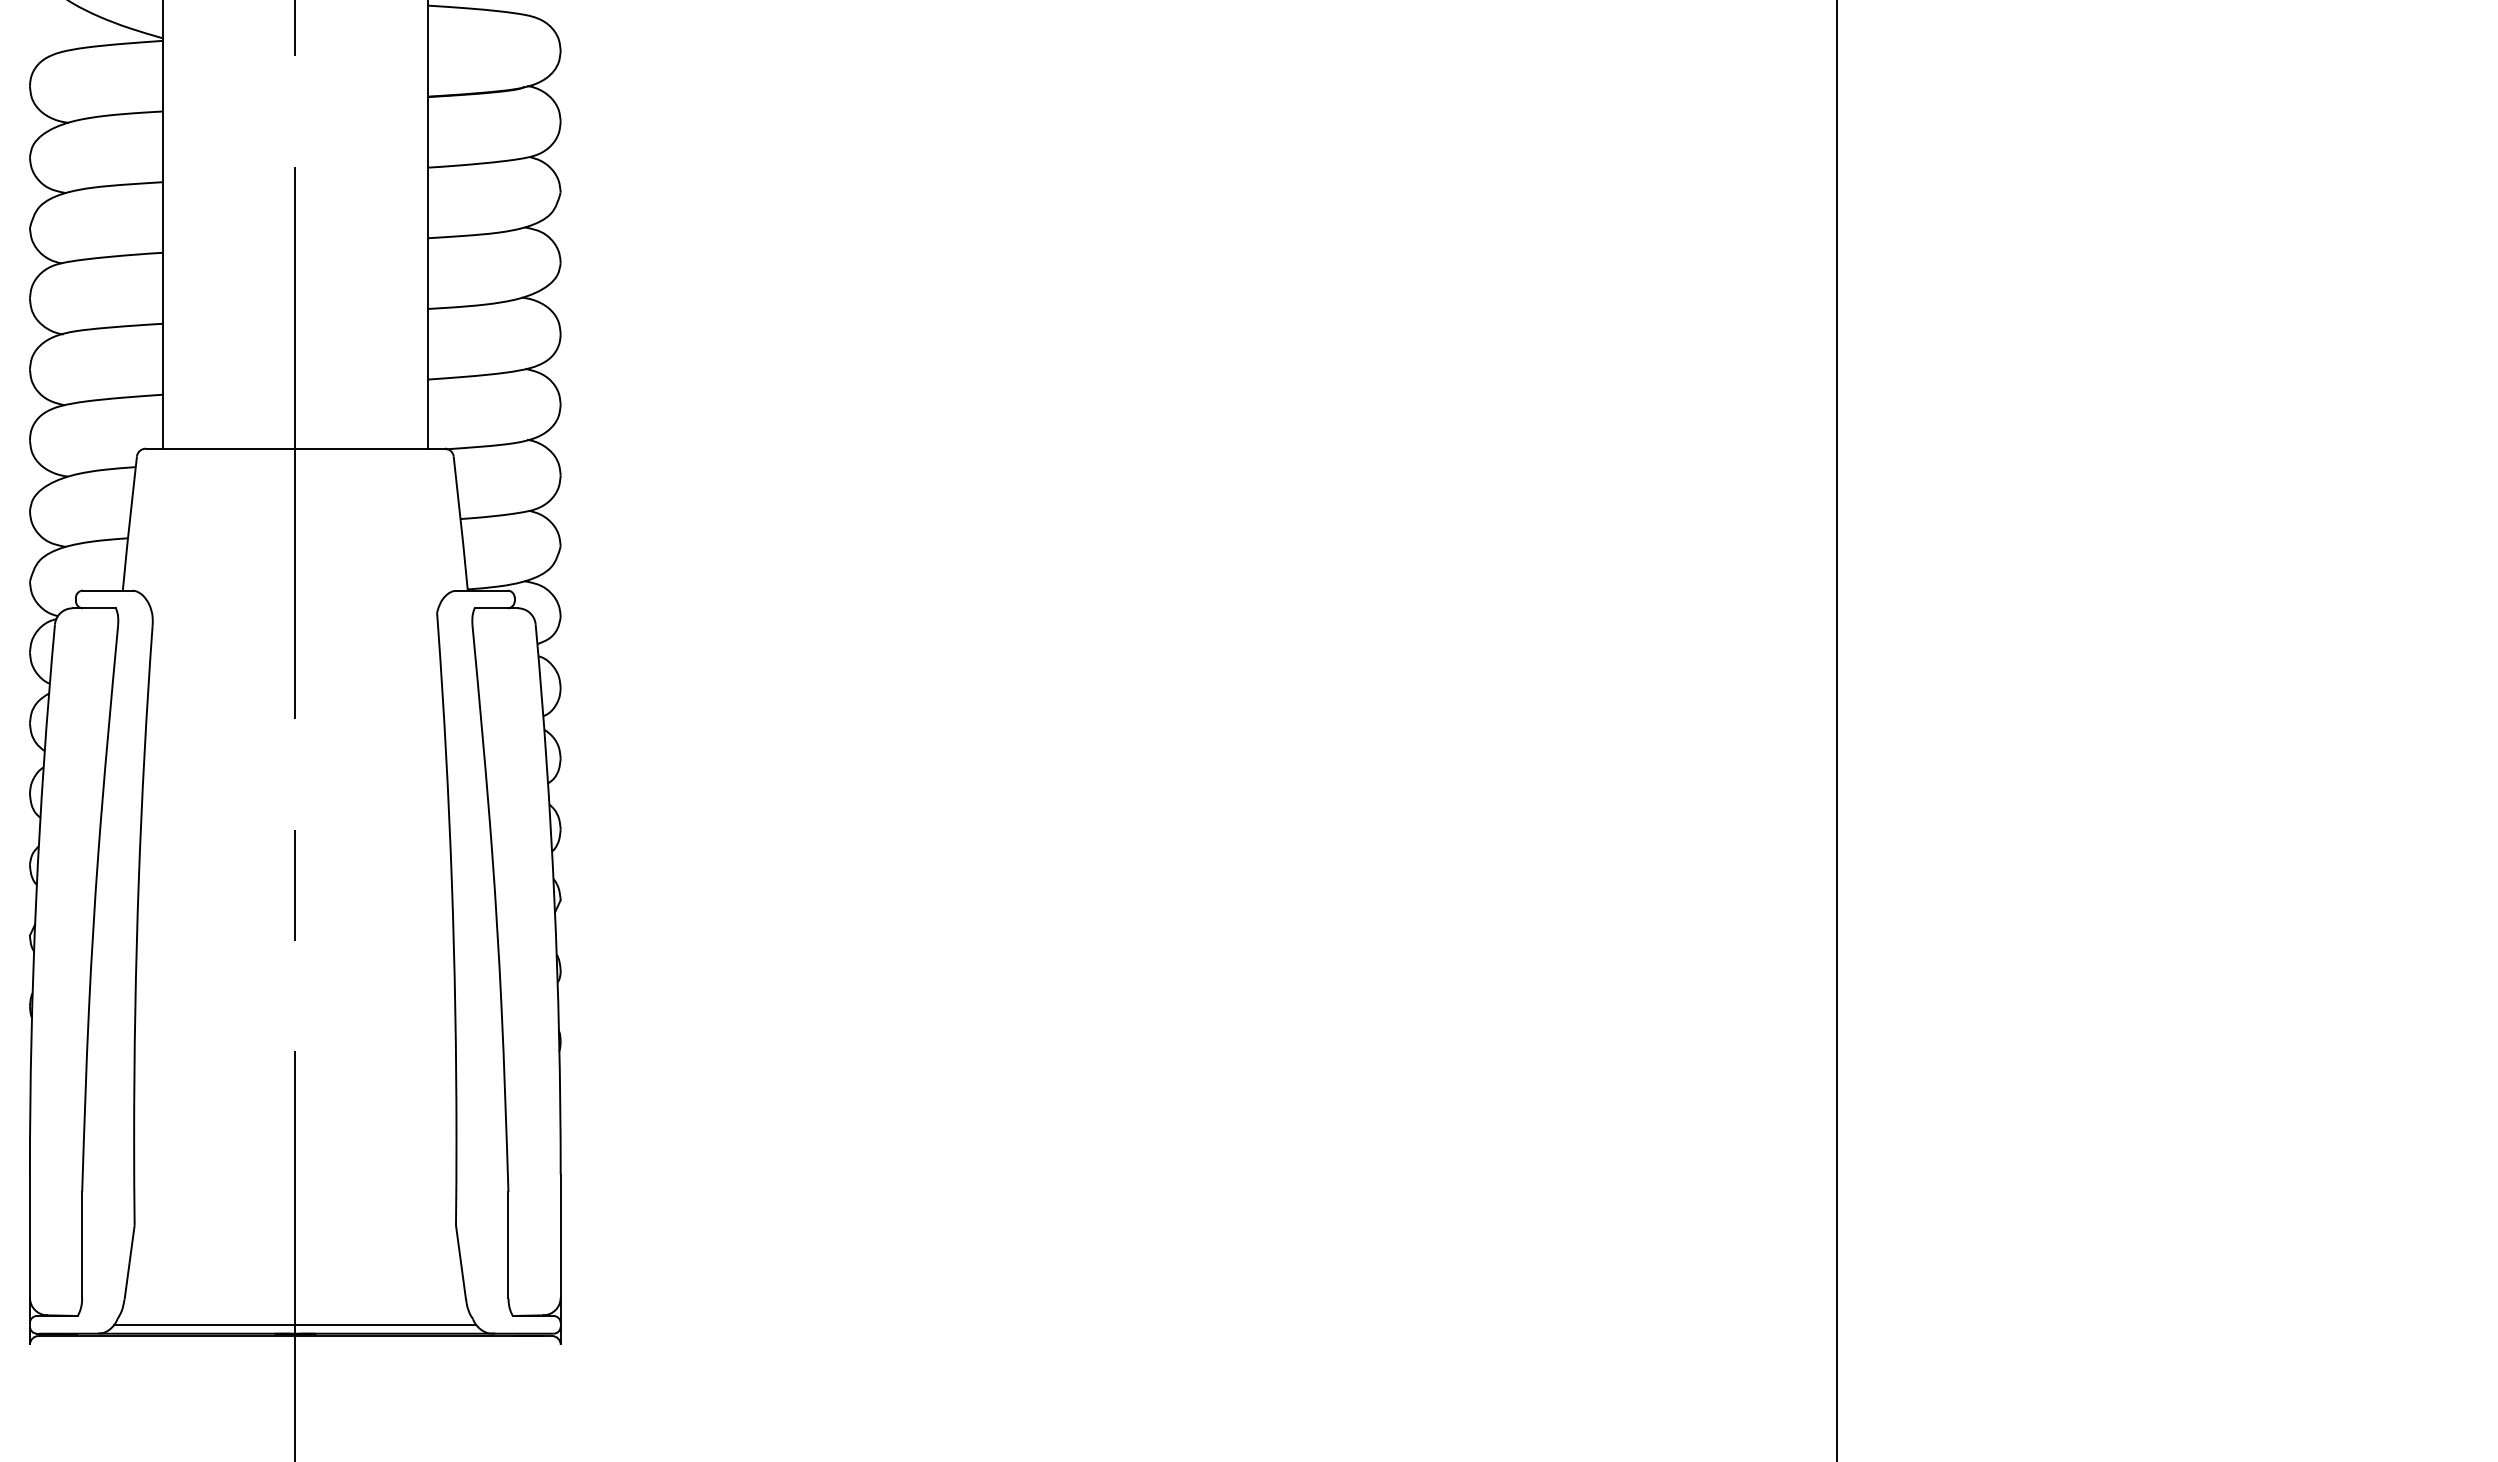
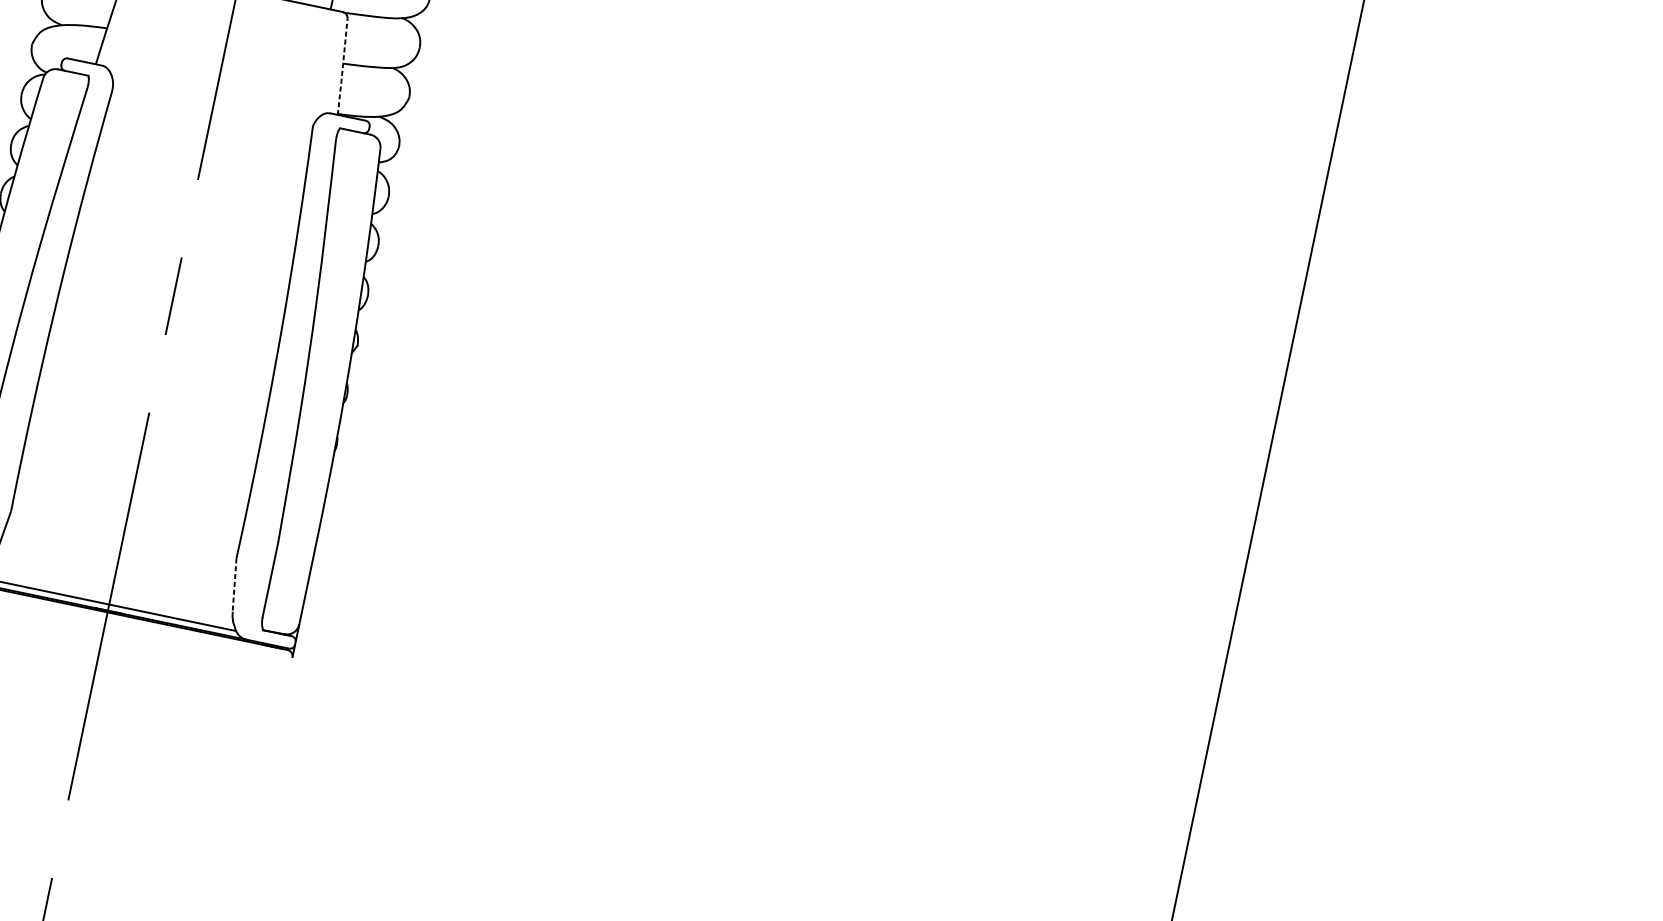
line: (461, 523) -> (343, 66), solid -> dashed
line: (461, 1262) -> (234, 585), solid -> dashed

